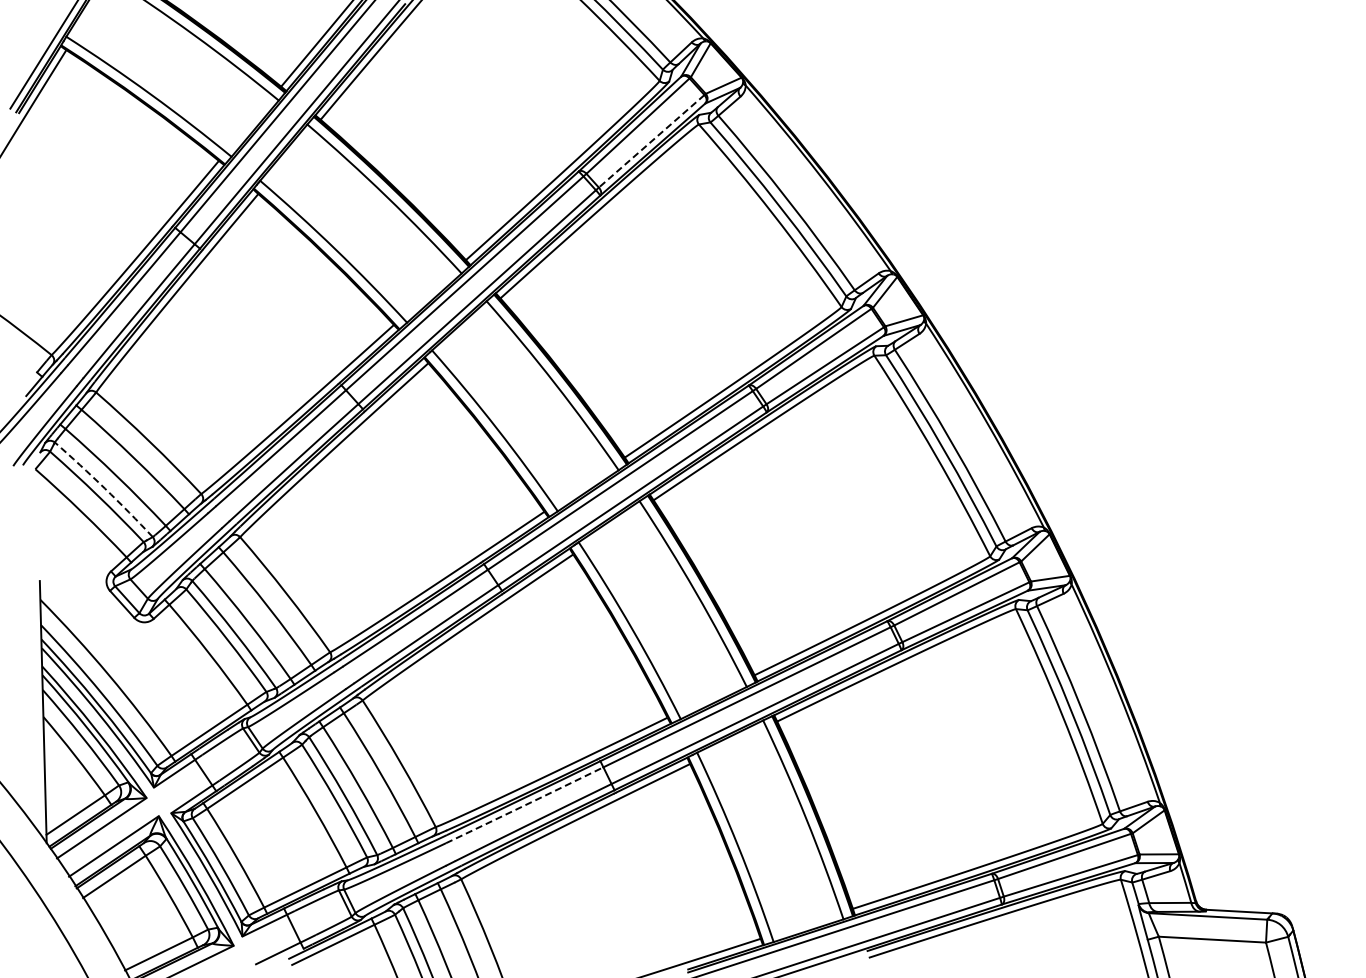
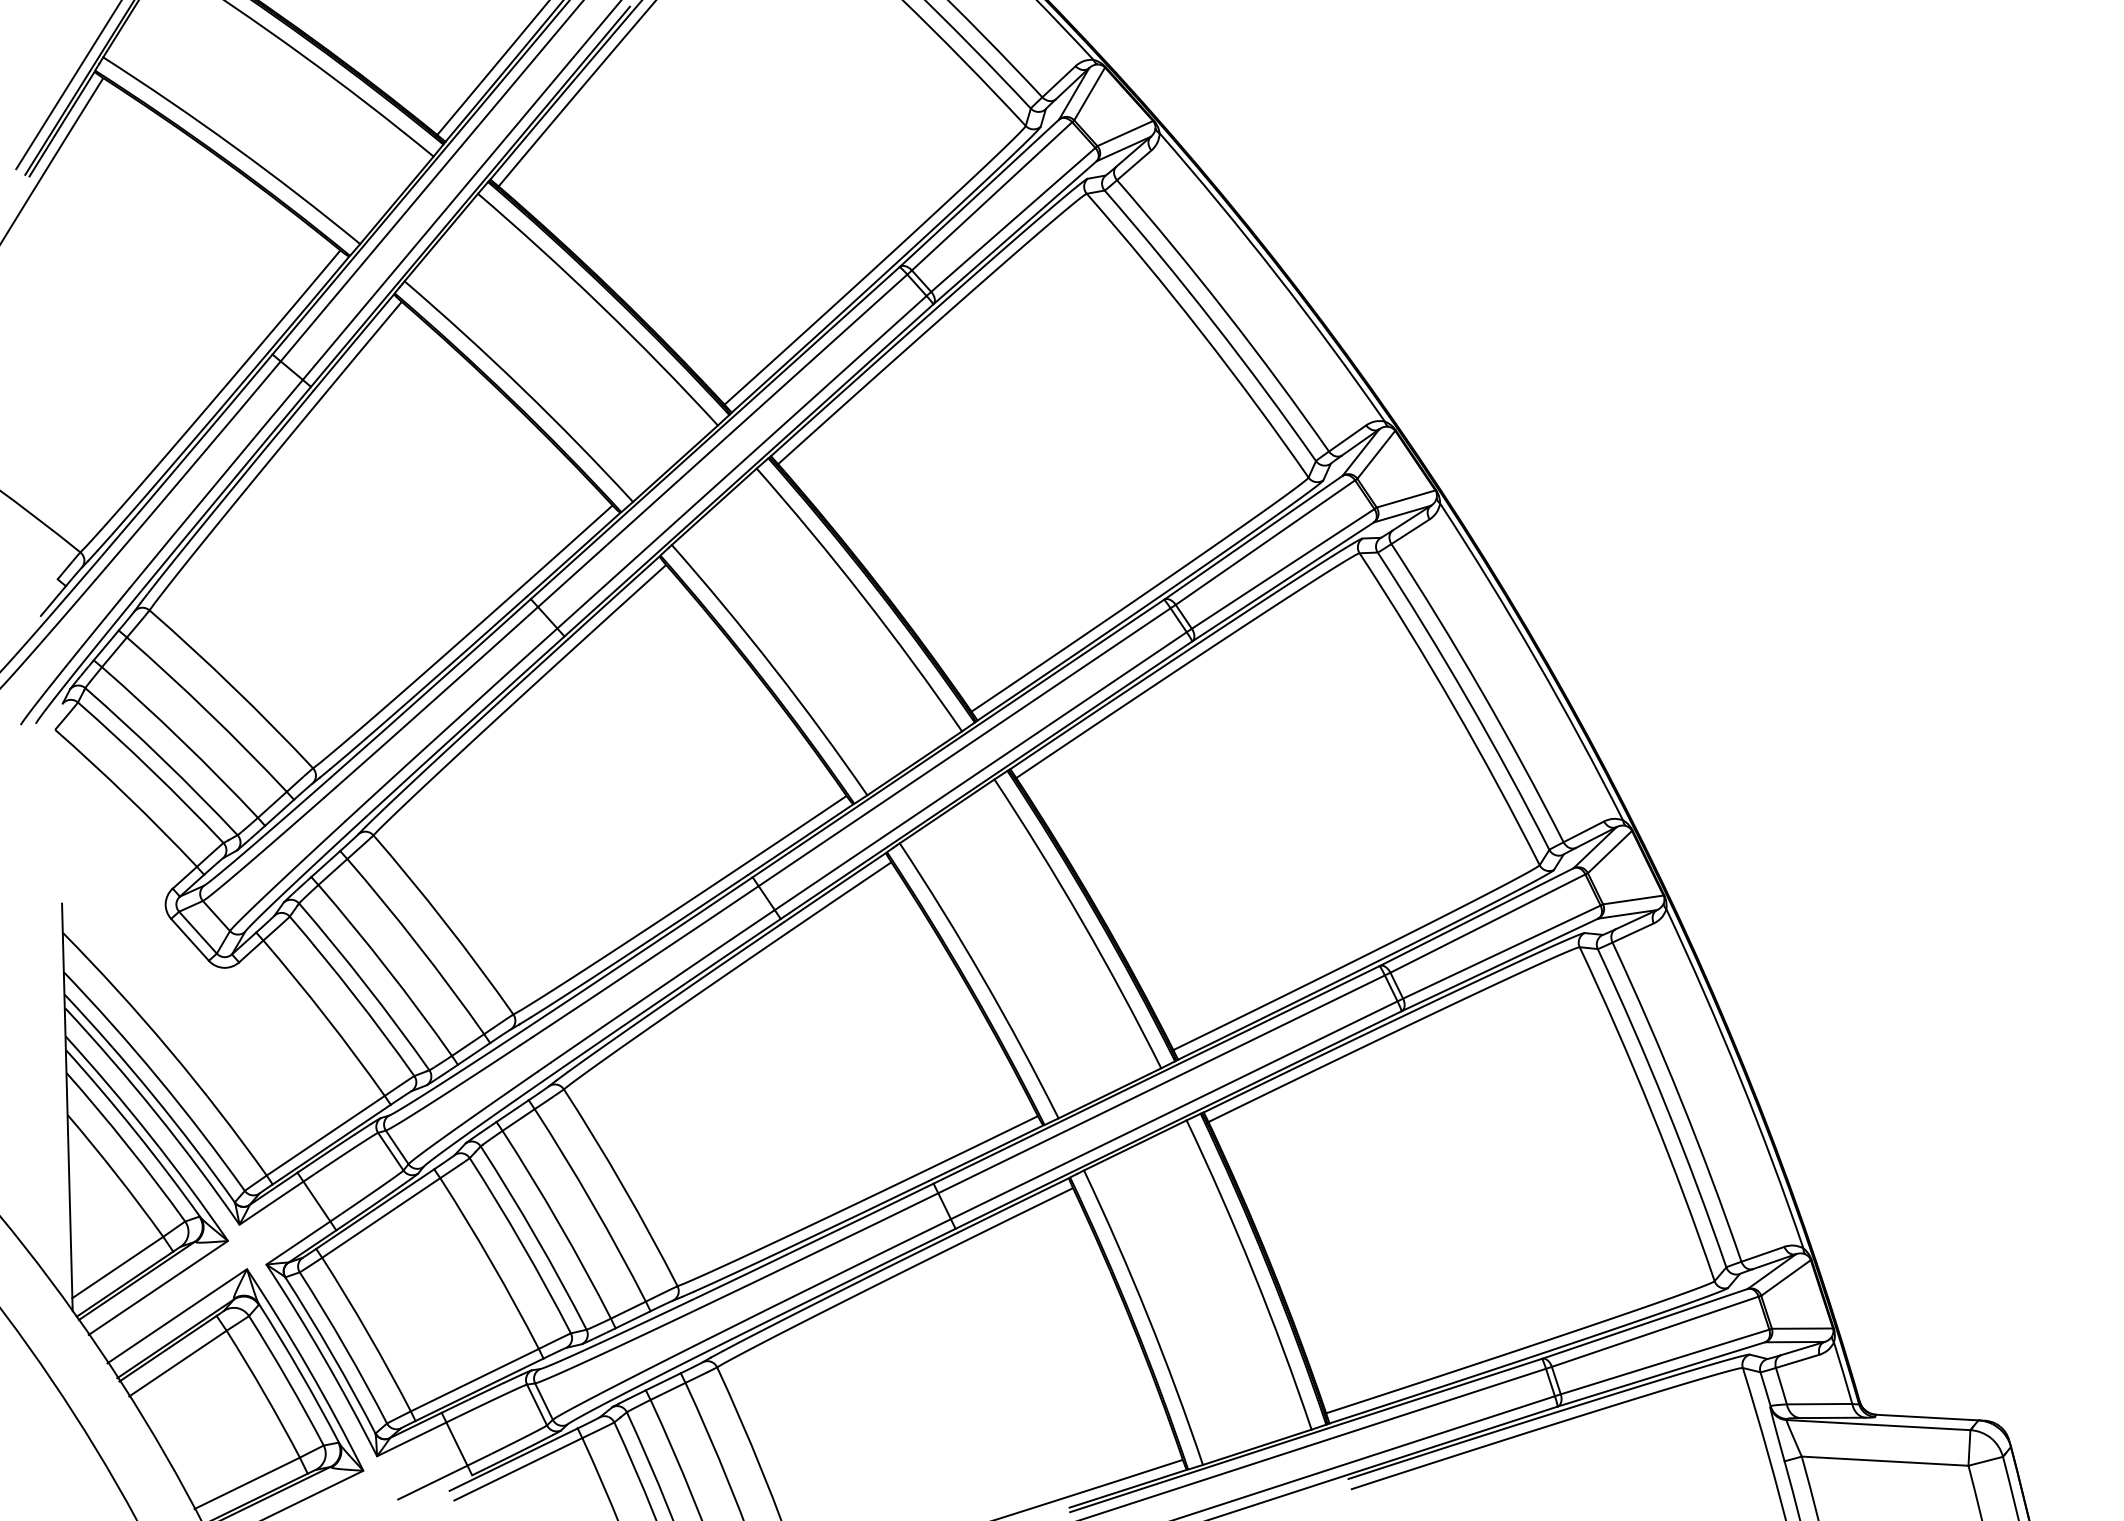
line: (651, 141) -> (1013, 220), dashed -> solid
arc: (104, 488) -> (162, 759), dashed -> solid
arc: (524, 805) -> (815, 1252), dashed -> solid

